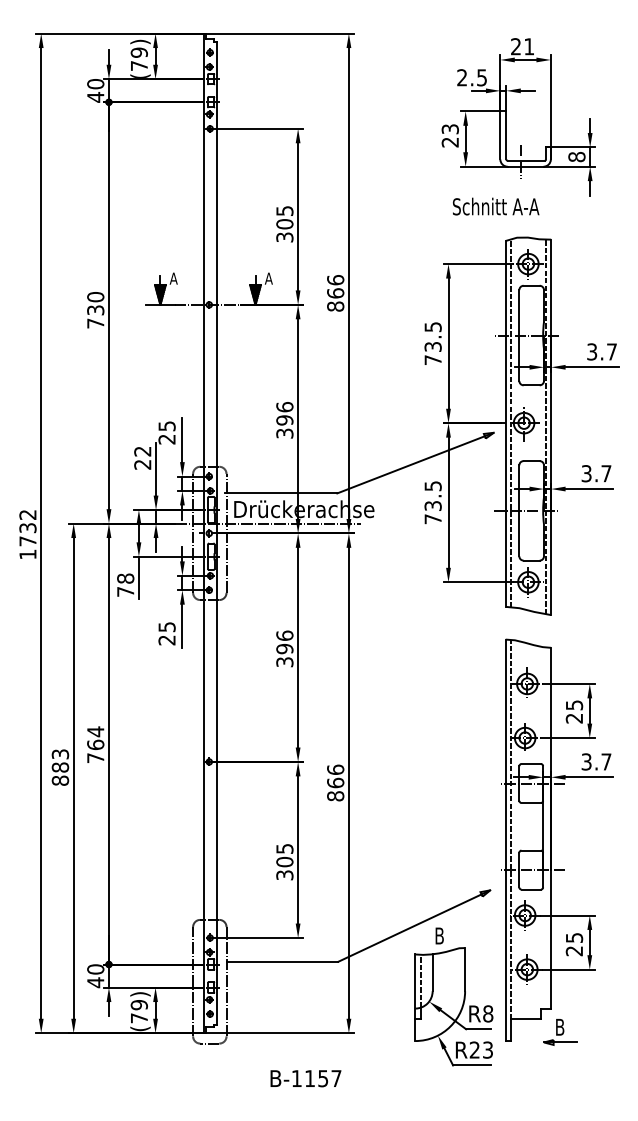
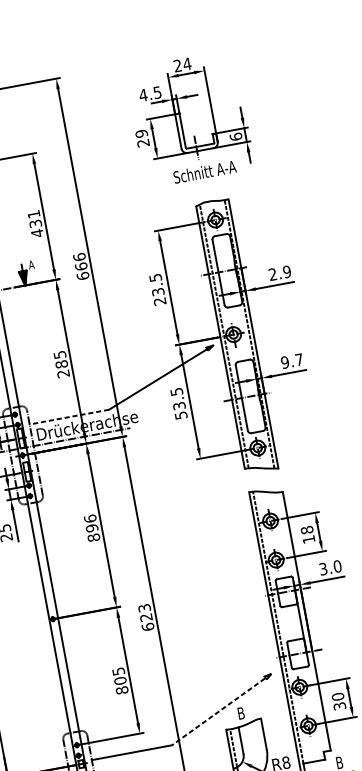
text: (528, 46) -> (186, 64), 21 -> 24
text: (461, 77) -> (142, 95), 2.5 -> 4.5
text: (449, 129) -> (141, 134), 23 -> 29
text: (576, 156) -> (235, 136), 8 -> 6
text: (496, 206) -> (205, 171), moved
text: (284, 224) -> (35, 224), 305 -> 431
text: (335, 306) -> (82, 276), 866 -> 666
text: (602, 351) -> (280, 272), 3.7 -> 2.9
text: (432, 360) -> (159, 301), 73.5 -> 23.5
text: (284, 420) -> (61, 364), 396 -> 285
text: (586, 473) -> (284, 362), 3.7 -> 9.7
line: (281, 493) -> (69, 417), solid -> dashed
text: (432, 519) -> (180, 415), 73.5 -> 53.5
text: (284, 662) -> (93, 537), 396 -> 896
text: (574, 711) -> (308, 534), 25 -> 18
text: (606, 761) -> (337, 566), 3.7 -> 3.0
text: (335, 782) -> (146, 617), 866 -> 623
text: (284, 875) -> (121, 690), 305 -> 805
line: (414, 926) -> (221, 709), solid -> dashed
text: (574, 944) -> (338, 701), 25 -> 30

